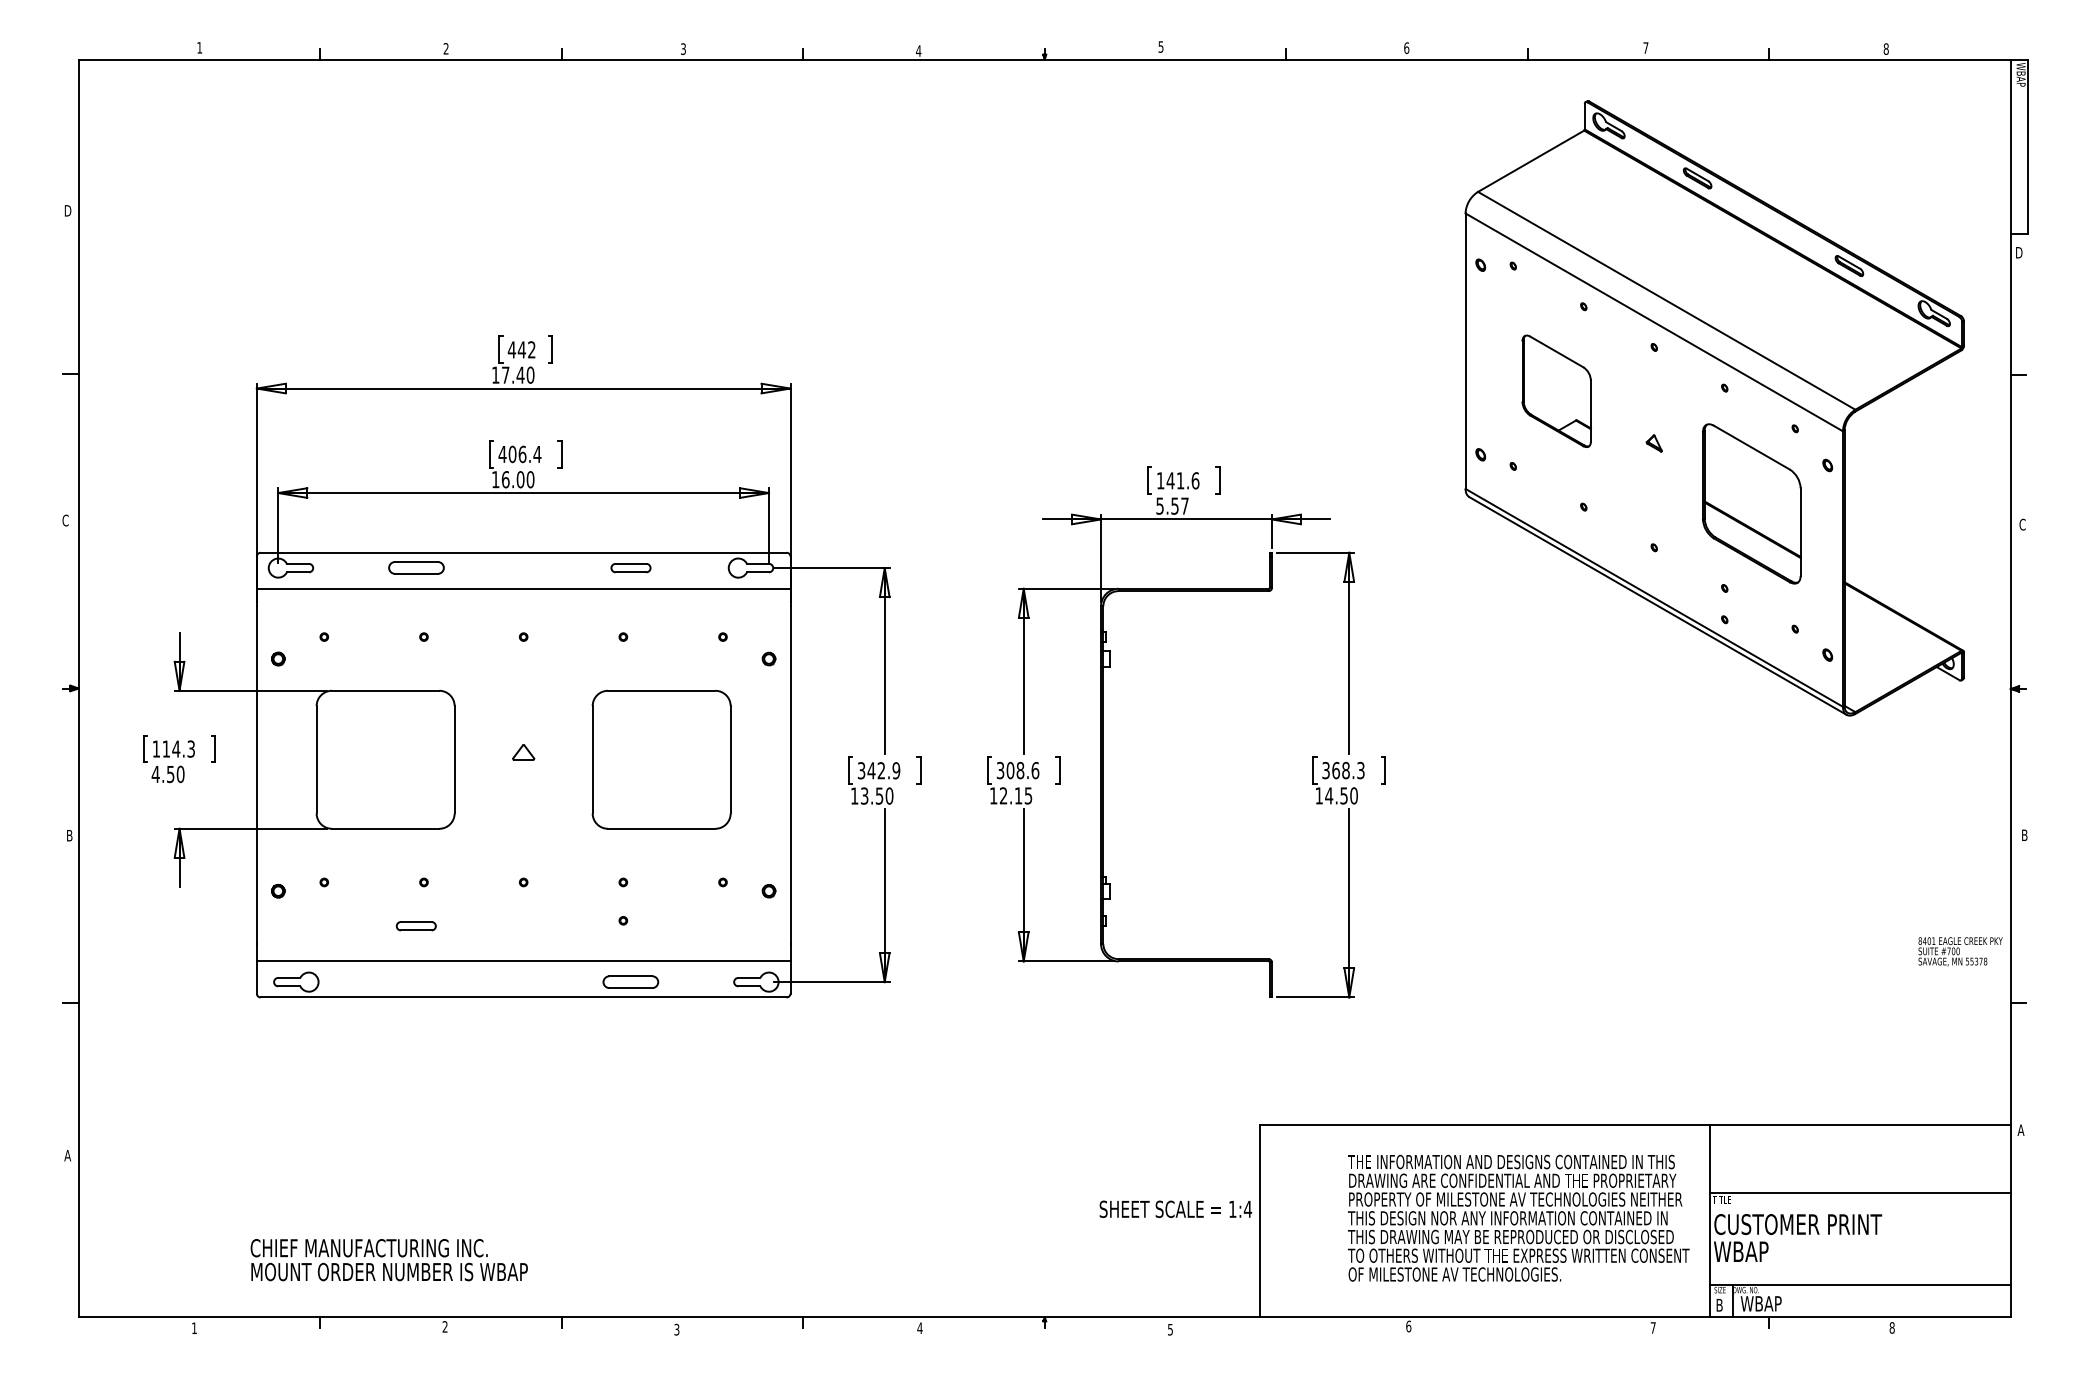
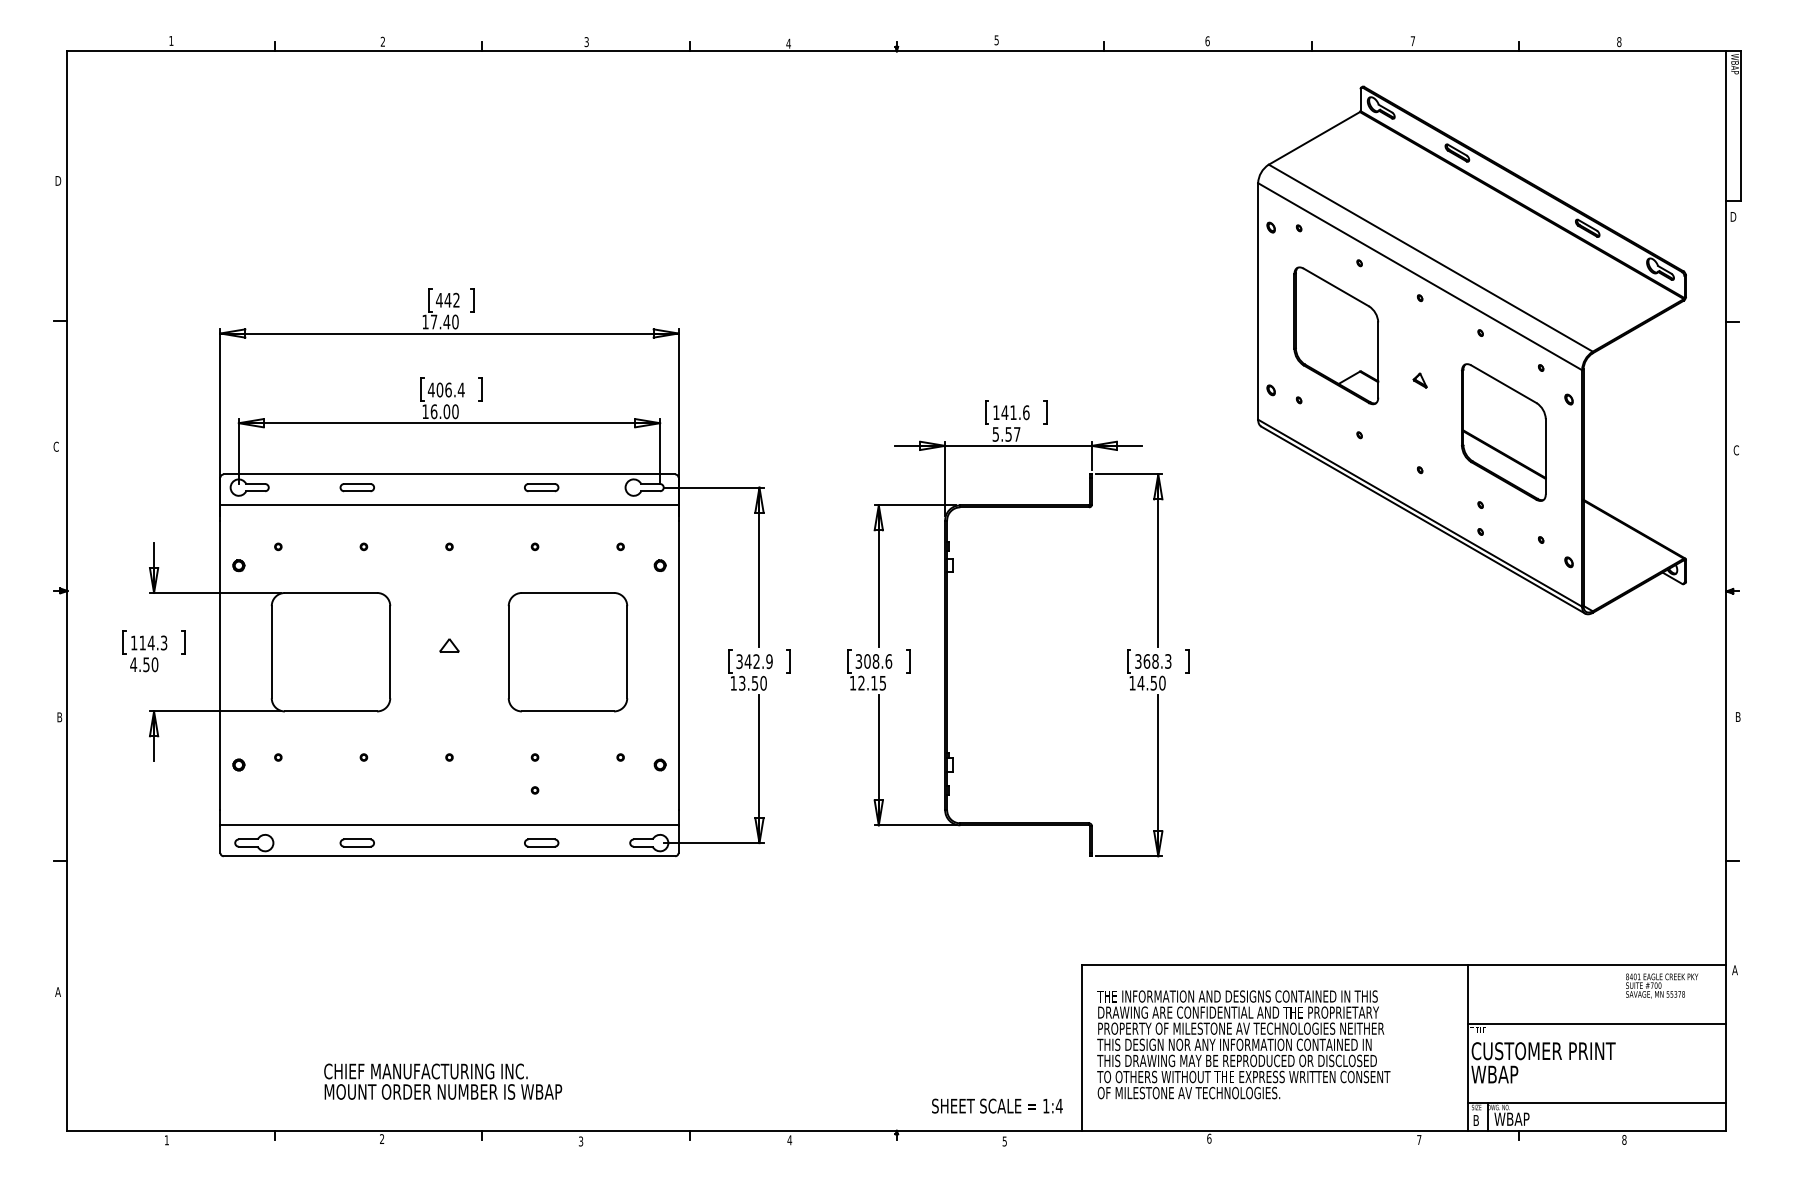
part: (1556, 390) -> (1336, 335), size x1.43
part: (415, 567) -> (356, 487), size x0.71
part: (415, 925) -> (356, 842), moved
text: (1961, 951) -> (1662, 985), moved
part: (630, 981) -> (541, 842), size x0.71
text: (1175, 1208) -> (997, 1105), moved
text: (1518, 1217) -> (1243, 1044), moved
text: (389, 1259) -> (443, 1081), moved

